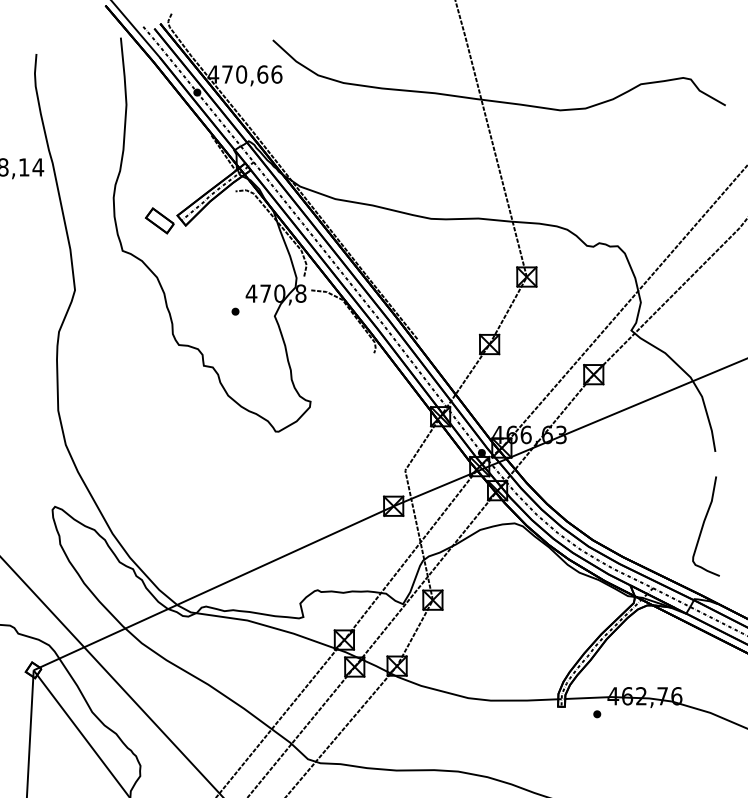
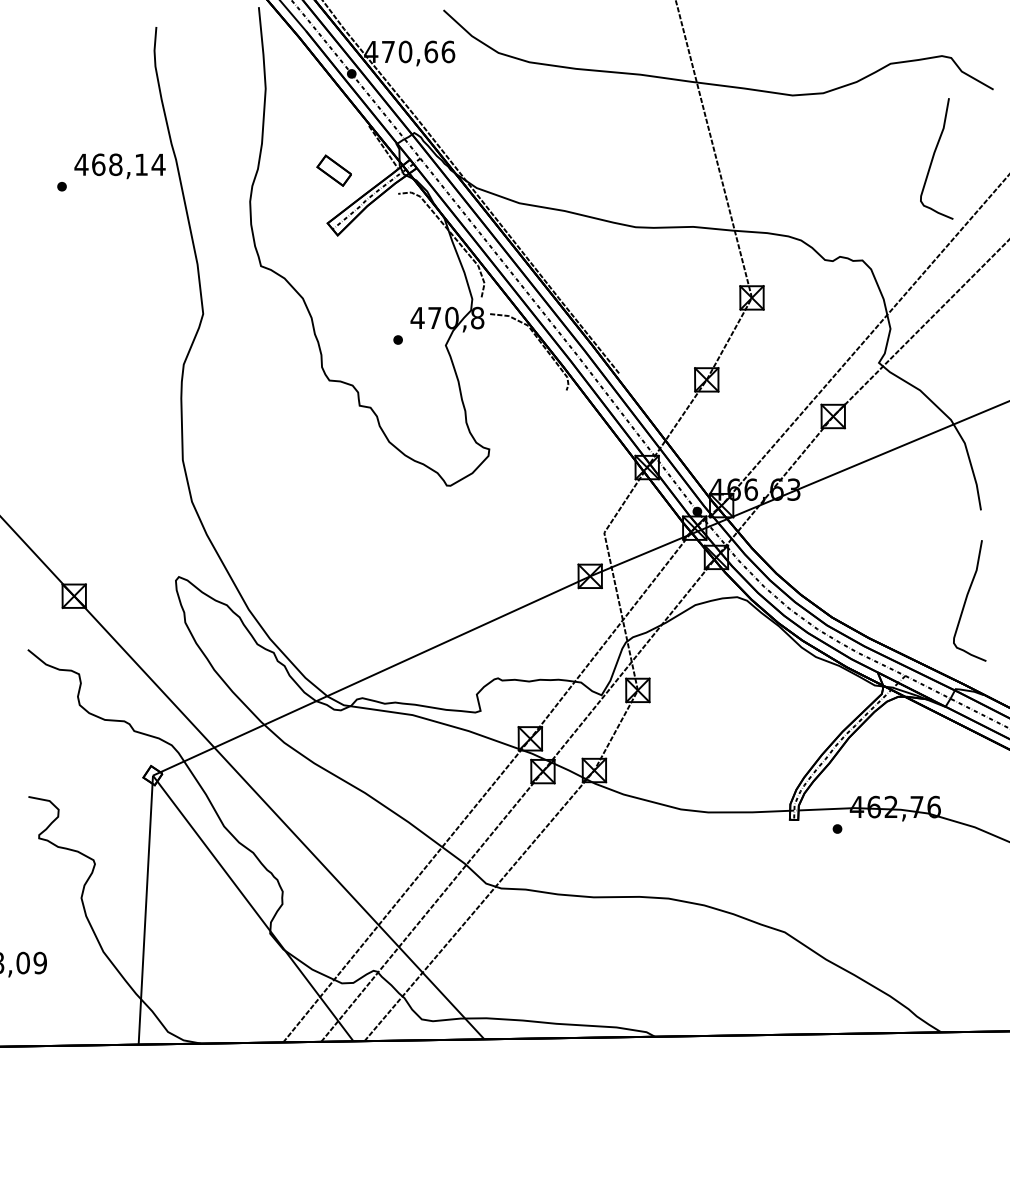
curve: (677, 160) -> (934, 156), added
part: (159, 220) -> (333, 170), moved

